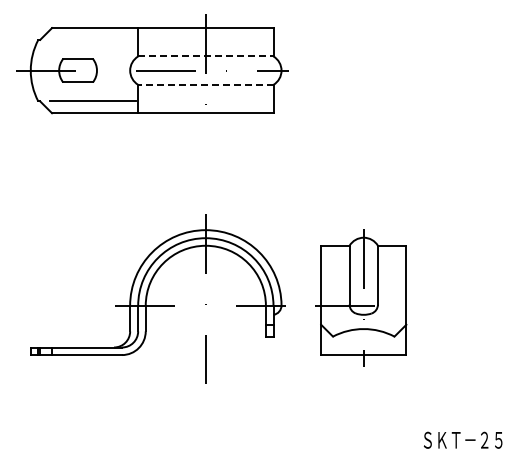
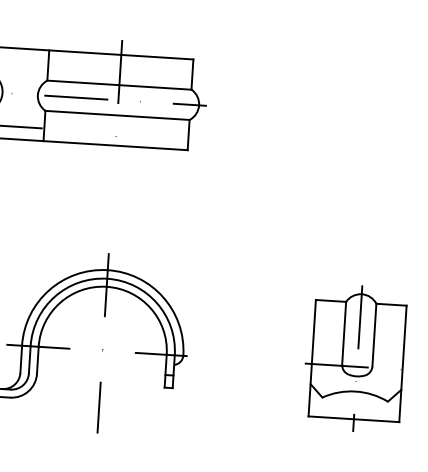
line: (205, 56) -> (119, 85), dashed -> solid
line: (205, 84) -> (117, 115), dashed -> solid
part: (361, 297) -> (355, 357), moved

